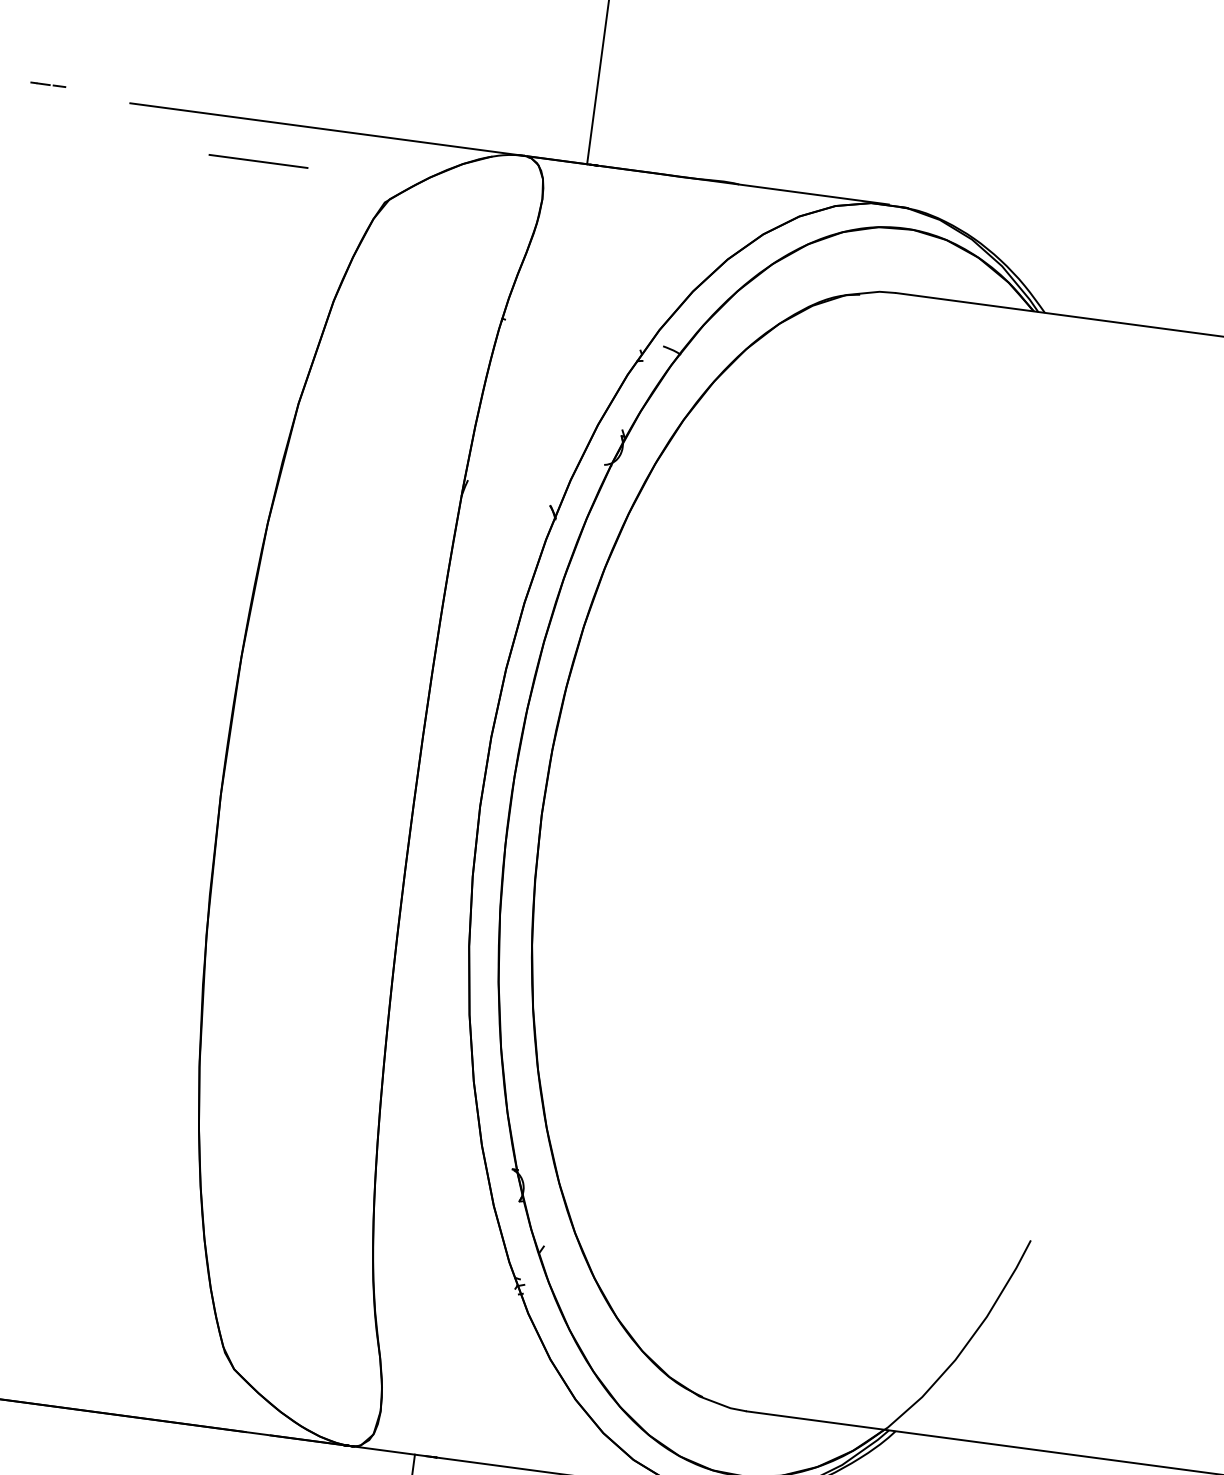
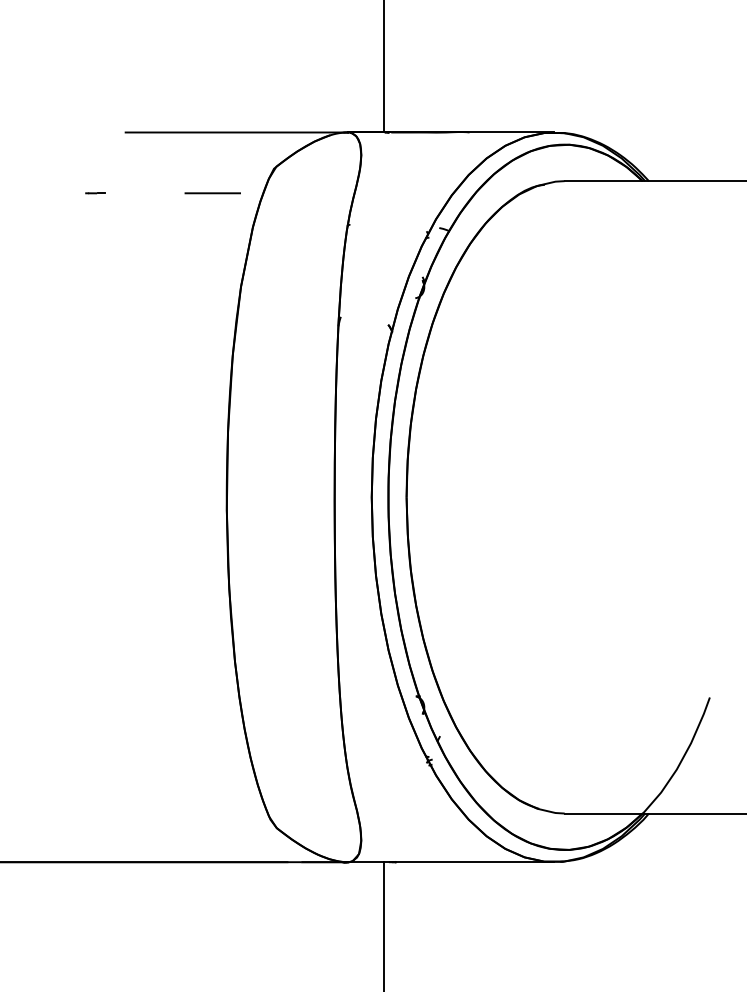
line: (48, 85) -> (95, 193), moved
line: (257, 161) -> (212, 193), moved

